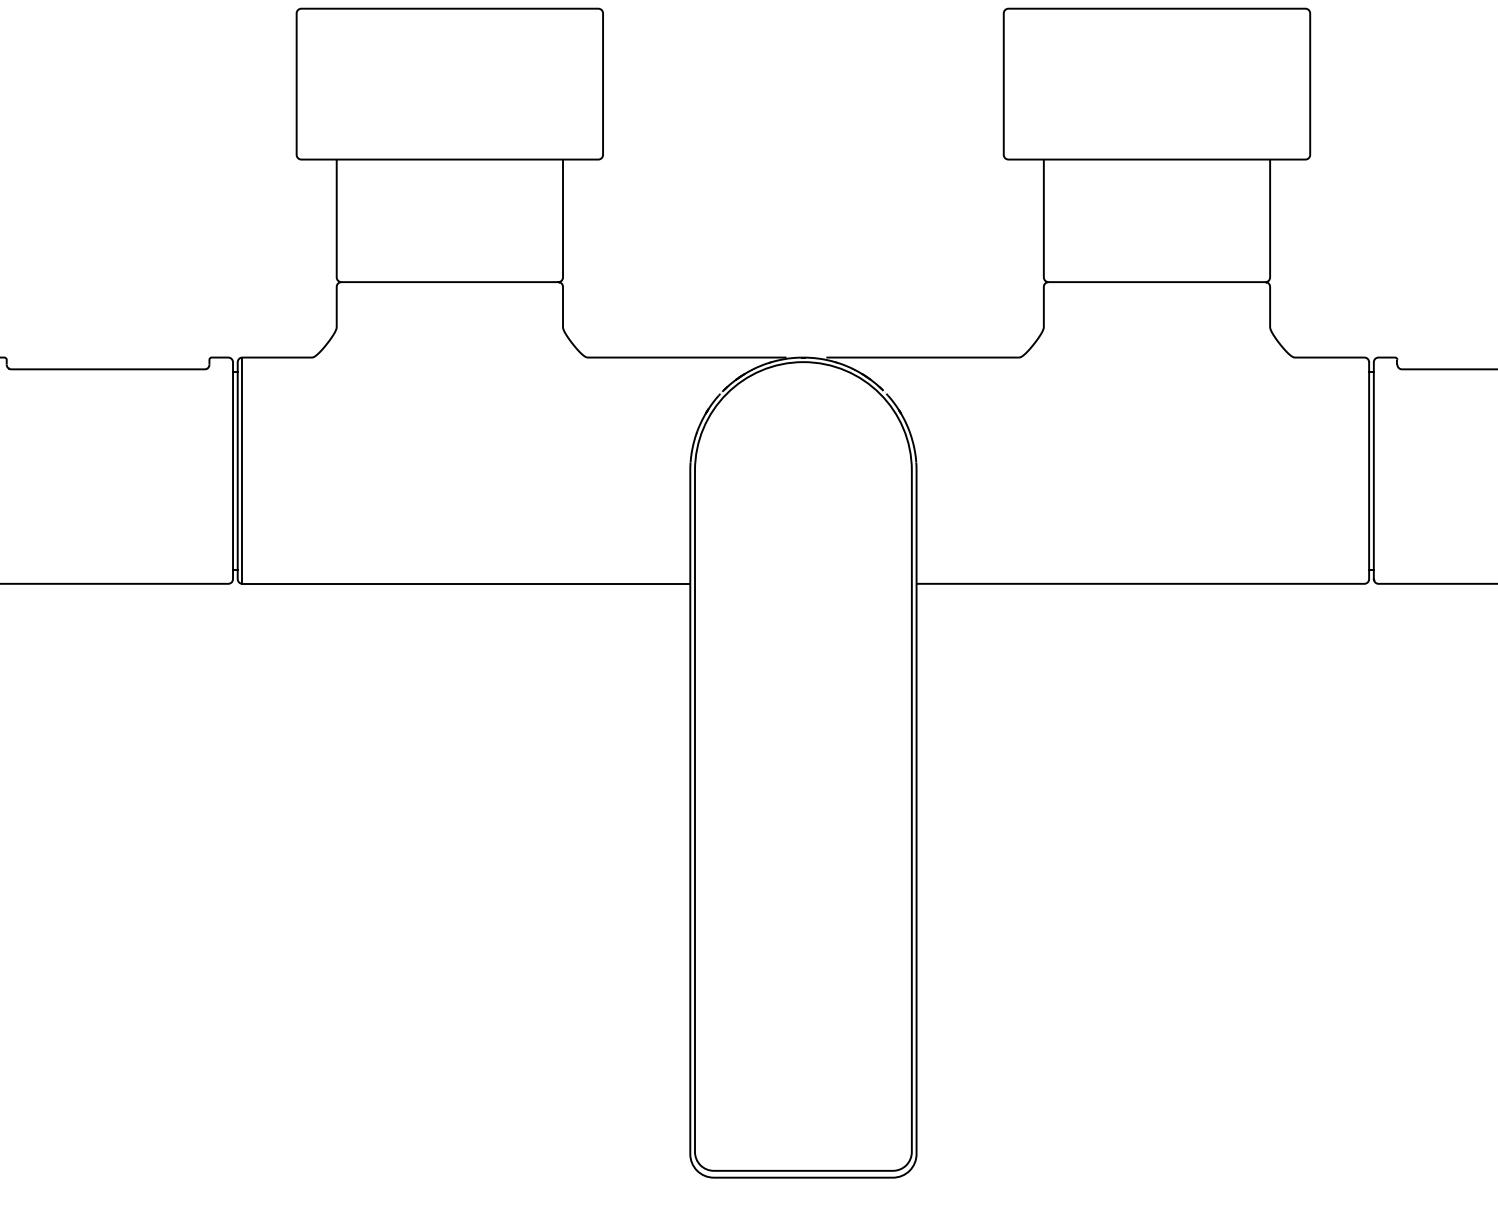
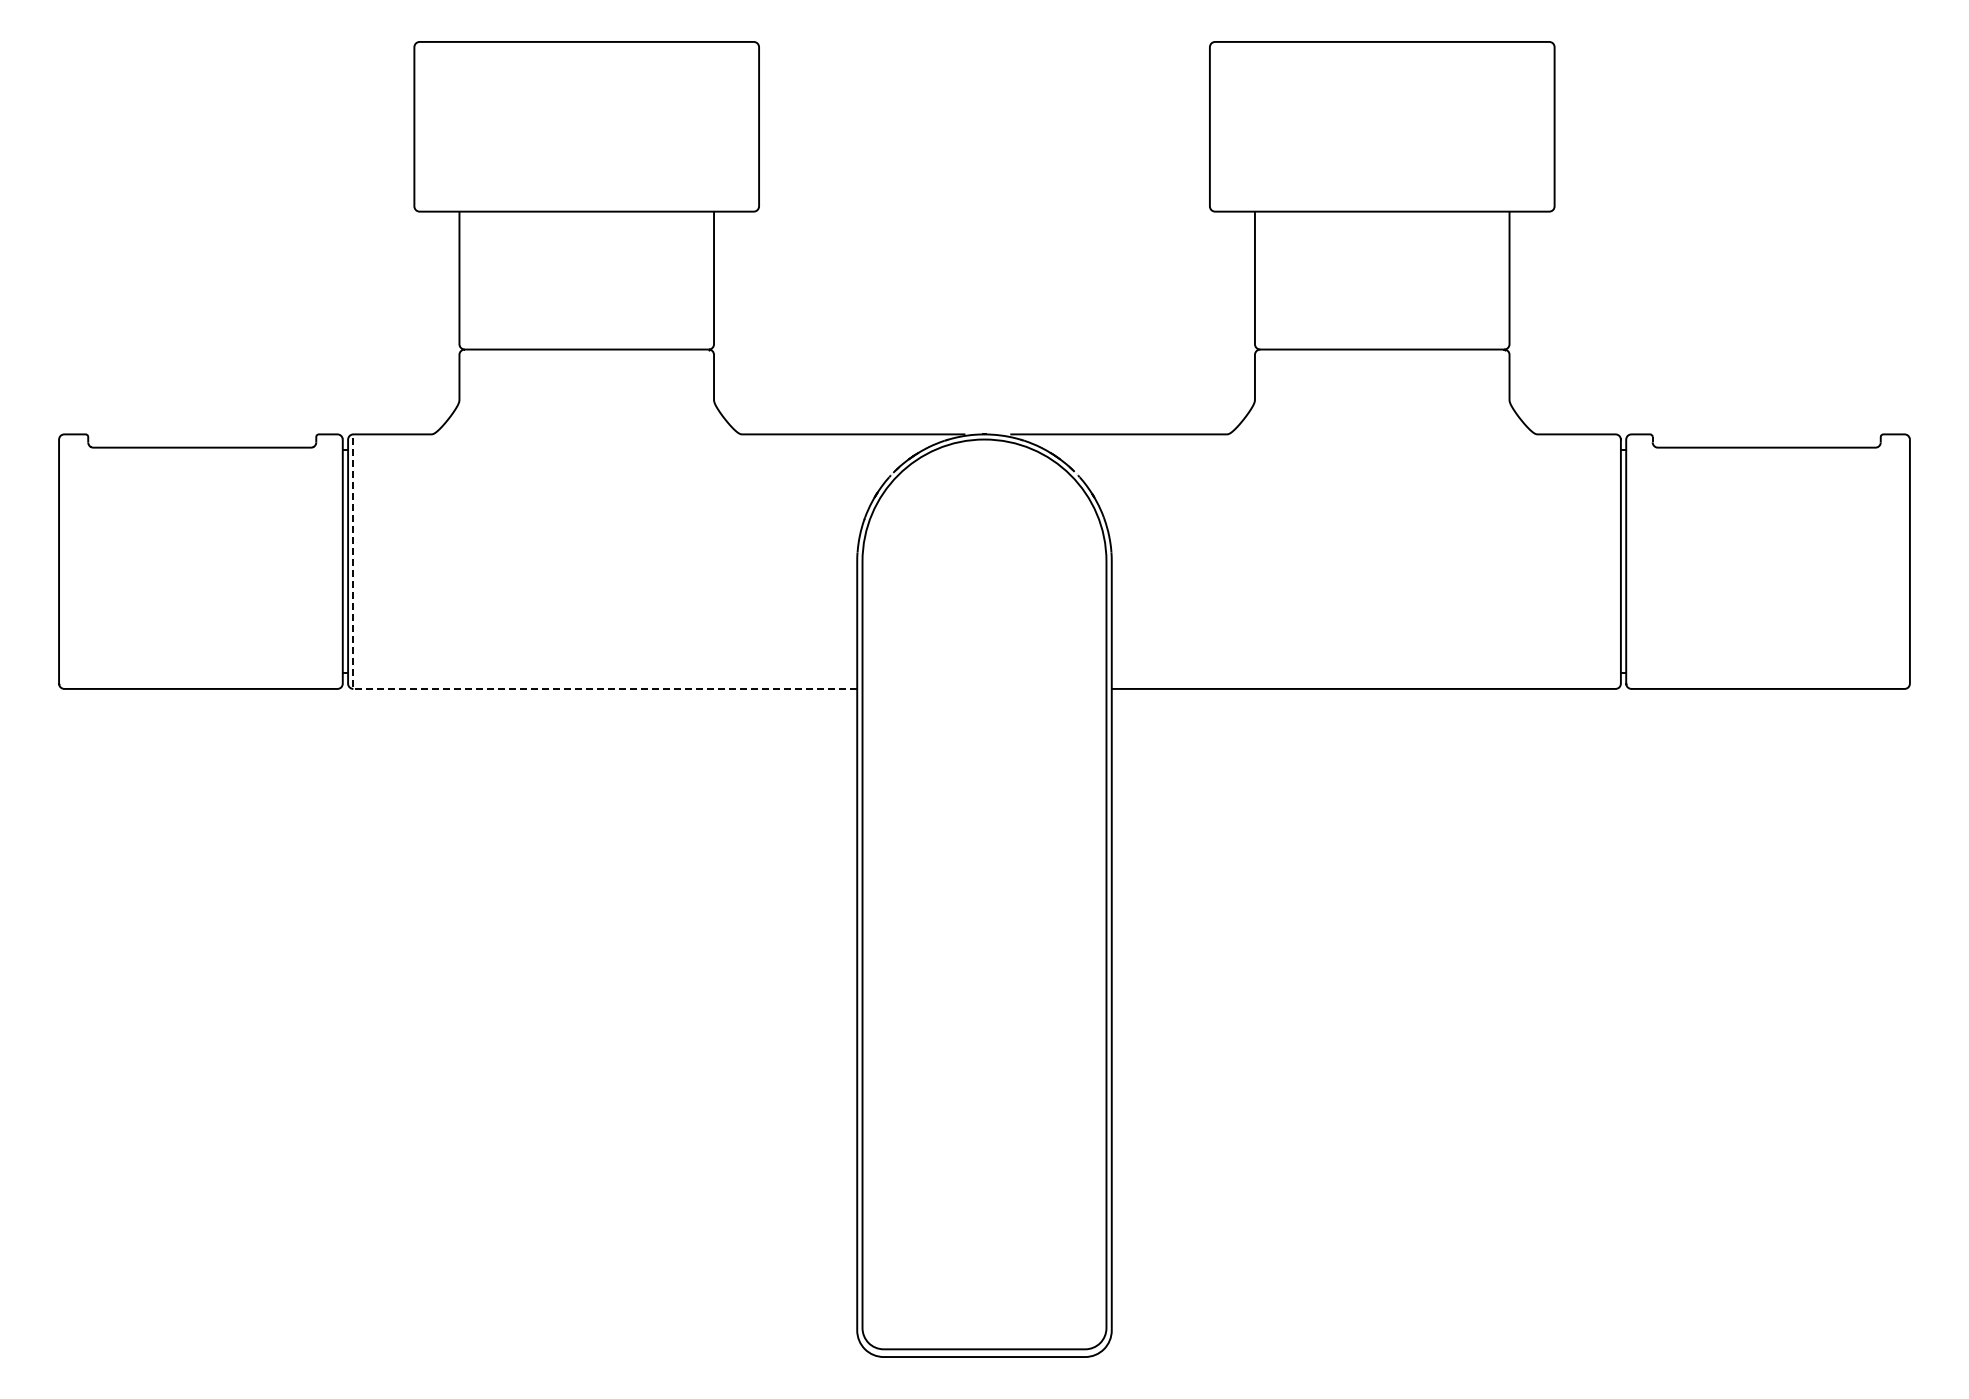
line: (352, 583) -> (477, 688), solid -> dashed

